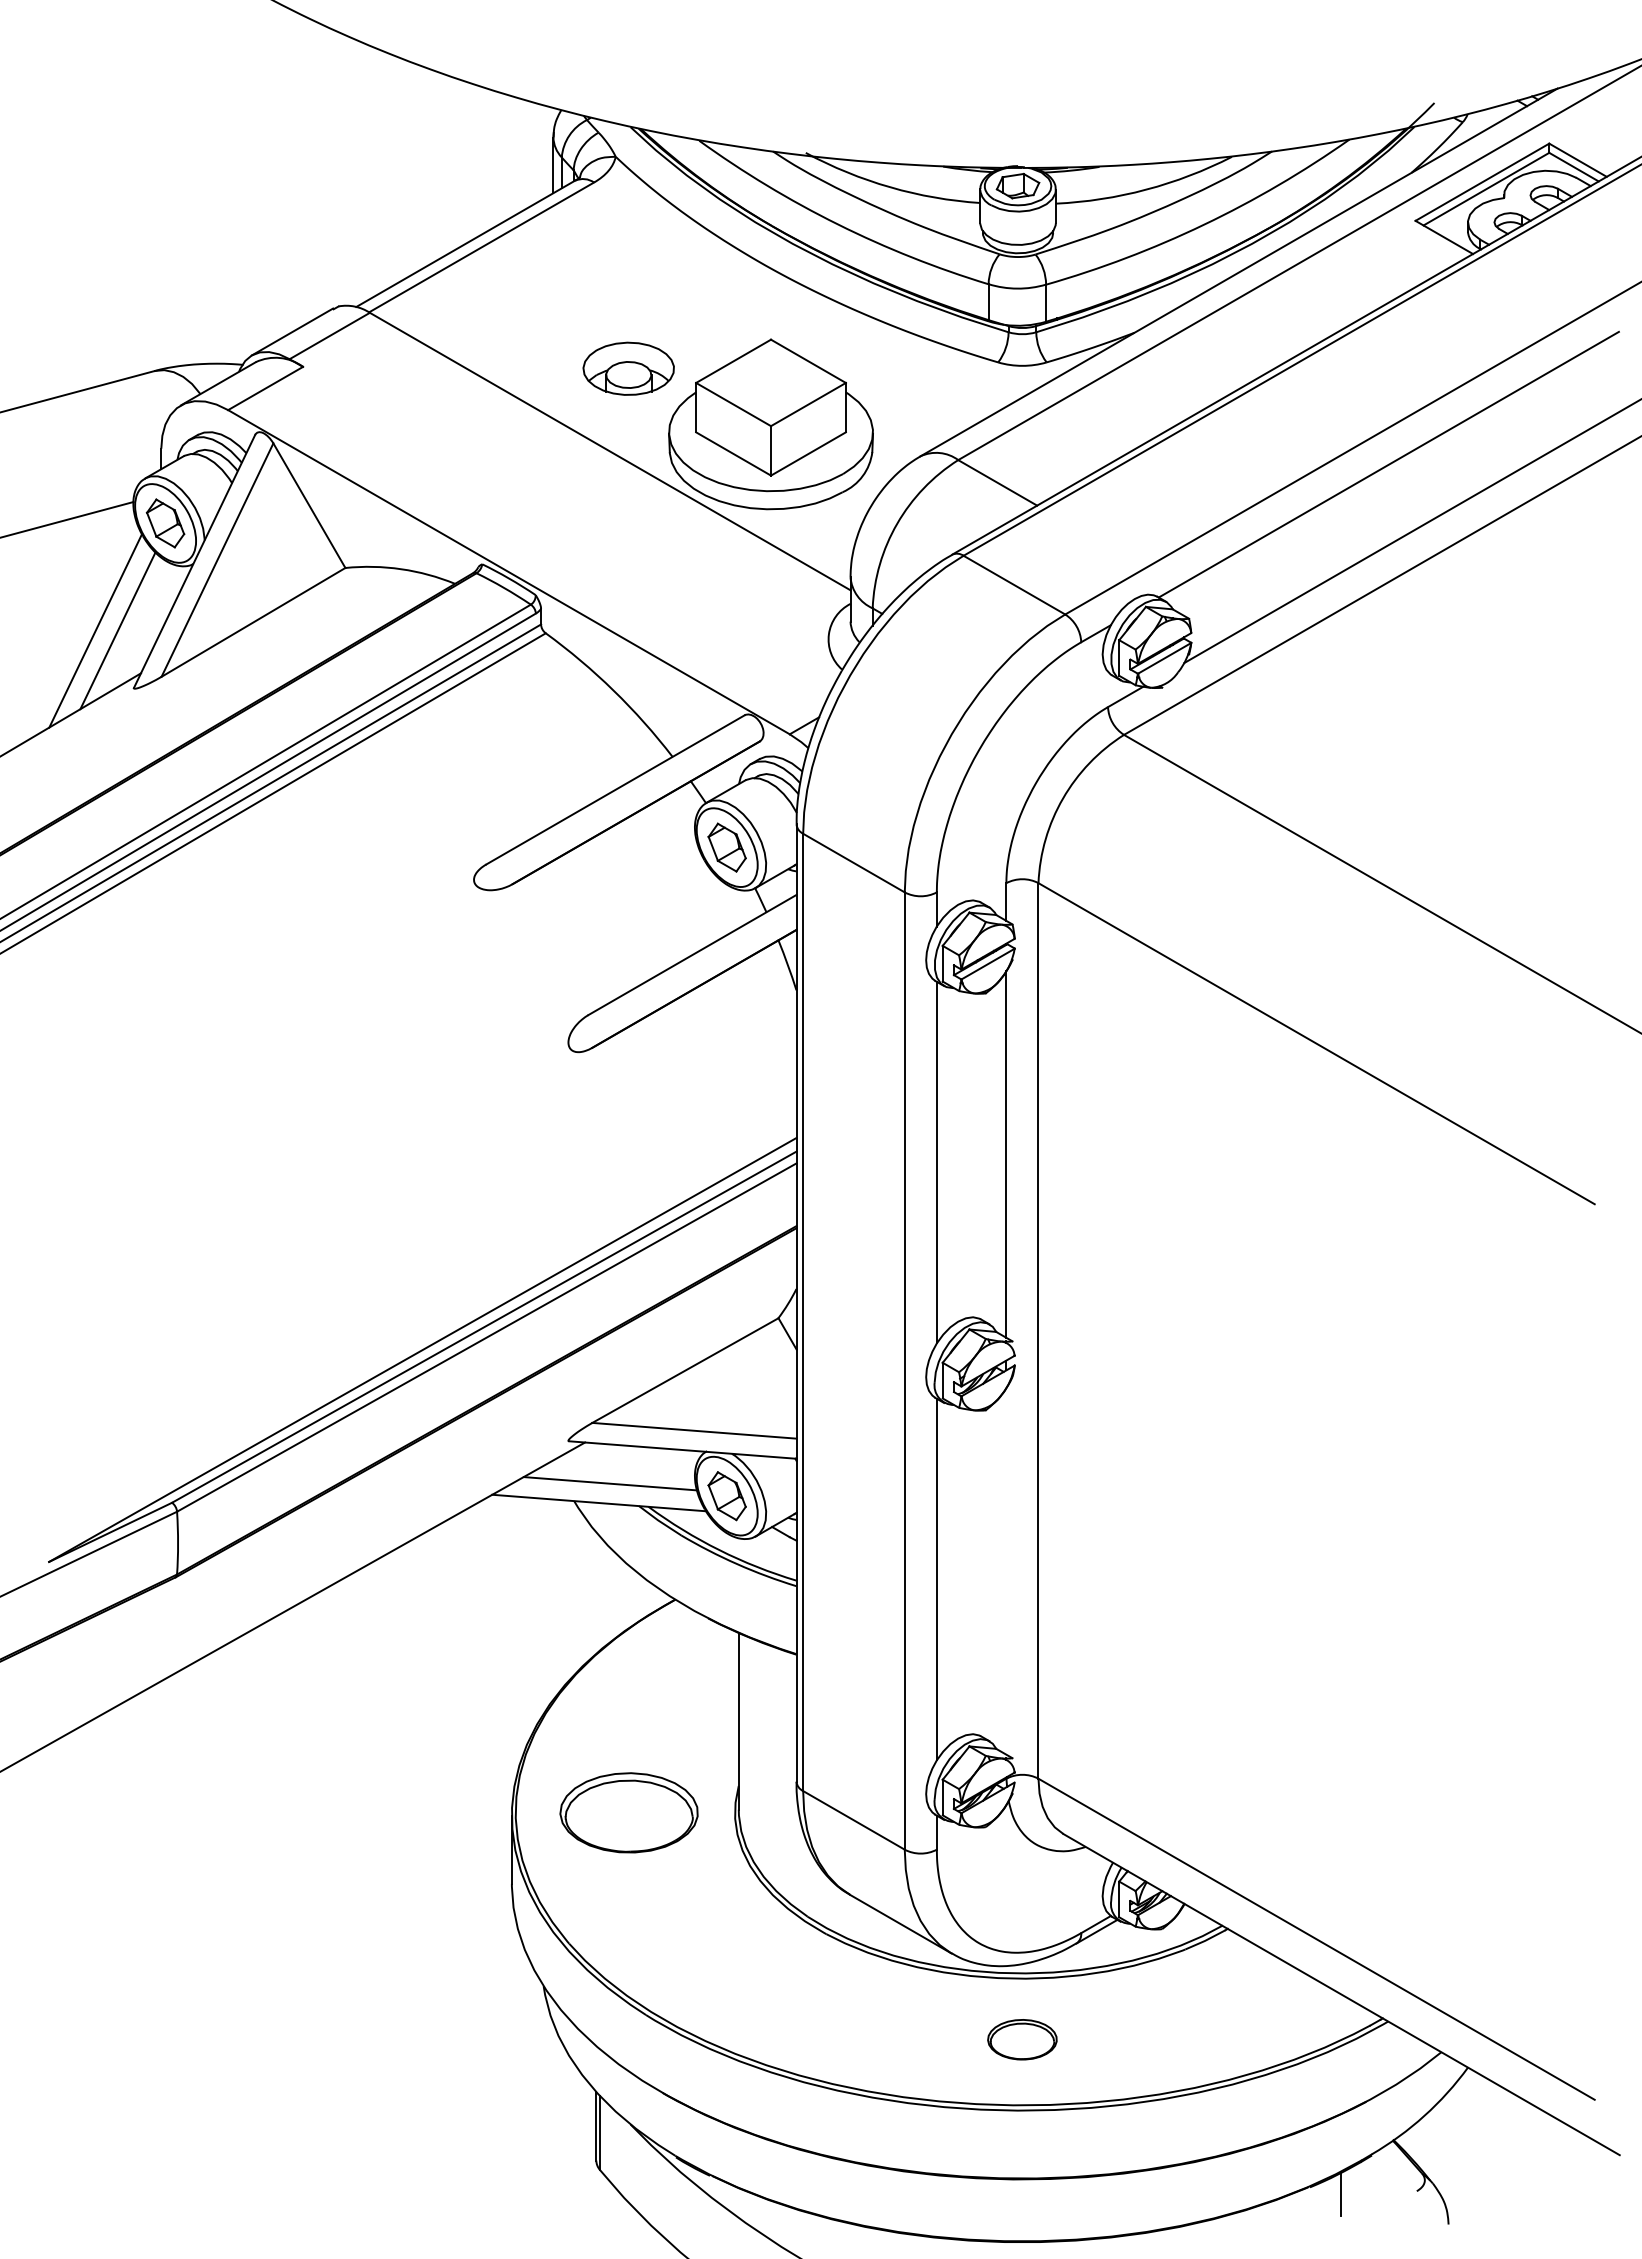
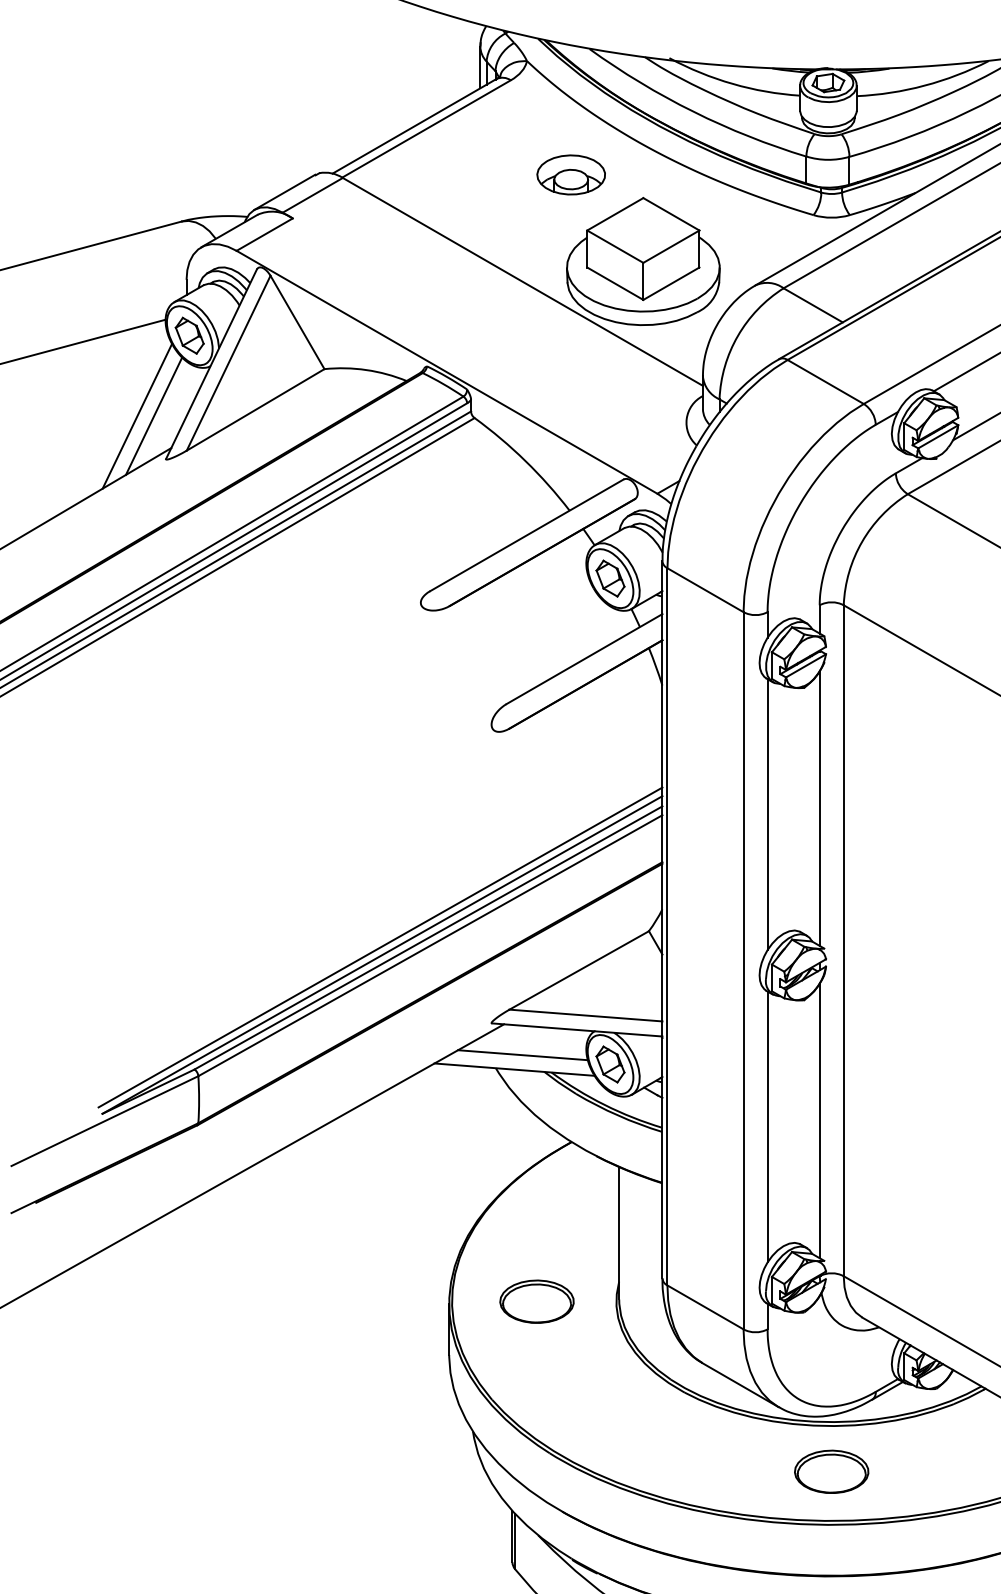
part: (628, 368) -> (571, 174), moved
line: (419, 1339) -> (379, 947), added
line: (1006, 1570) -> (819, 1120), added
part: (628, 1812) -> (536, 1301), size x0.71
part: (1022, 2039) -> (831, 1471), size x1.43

